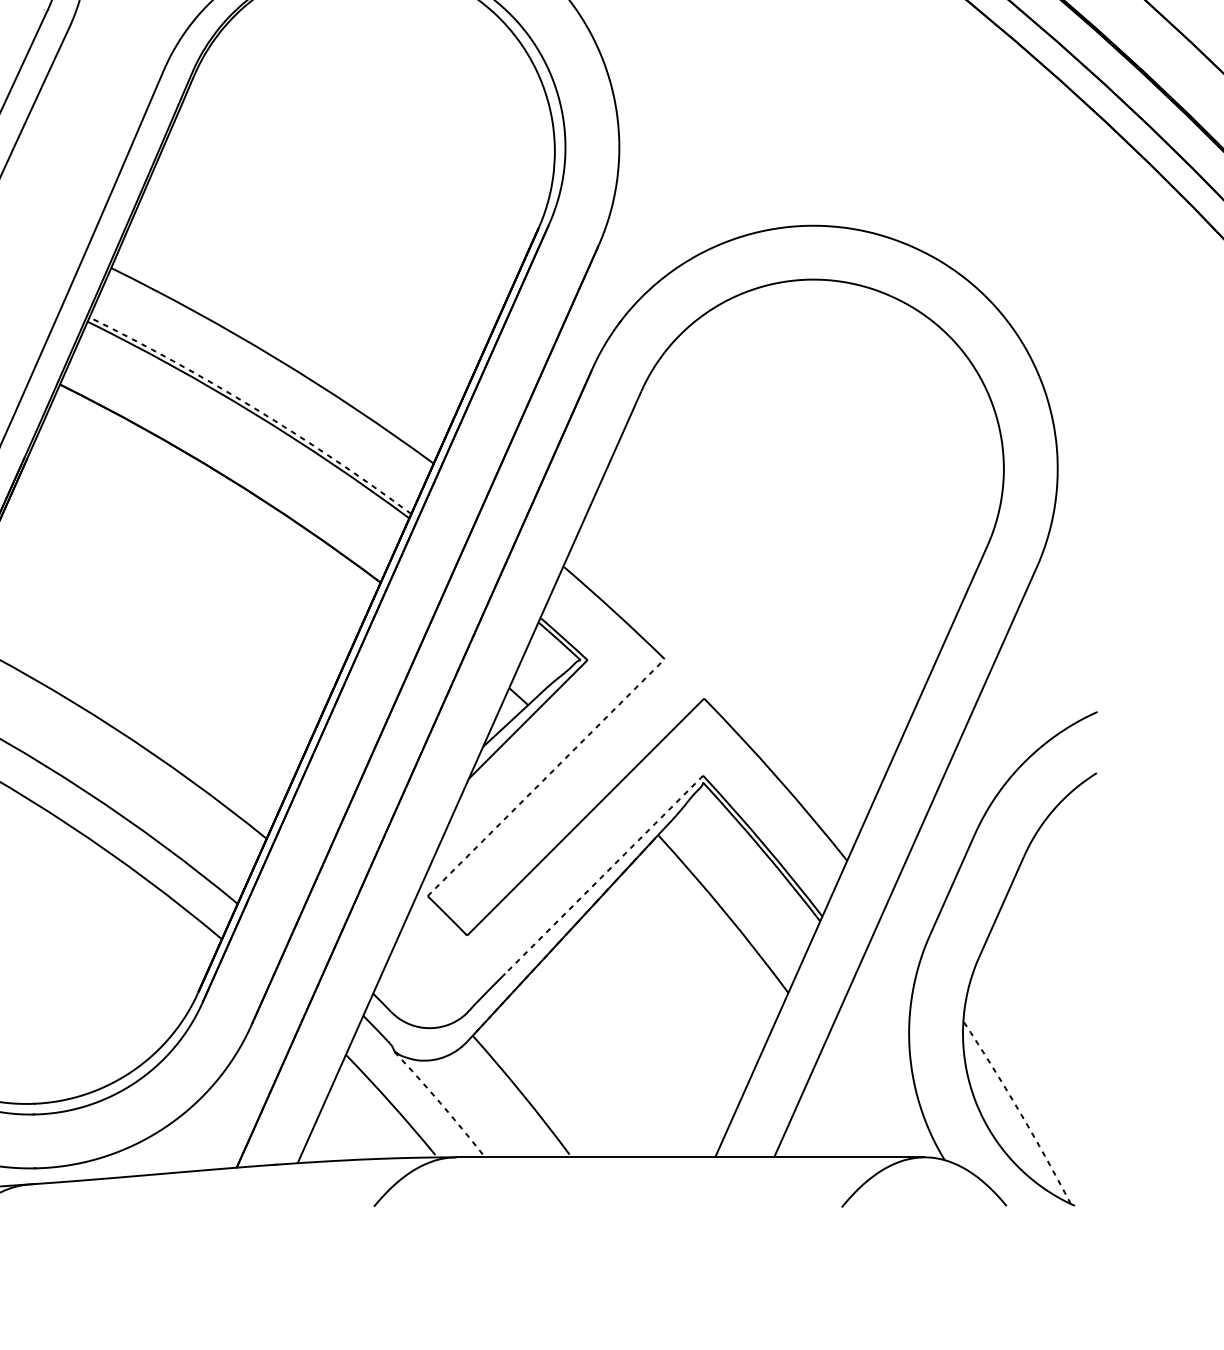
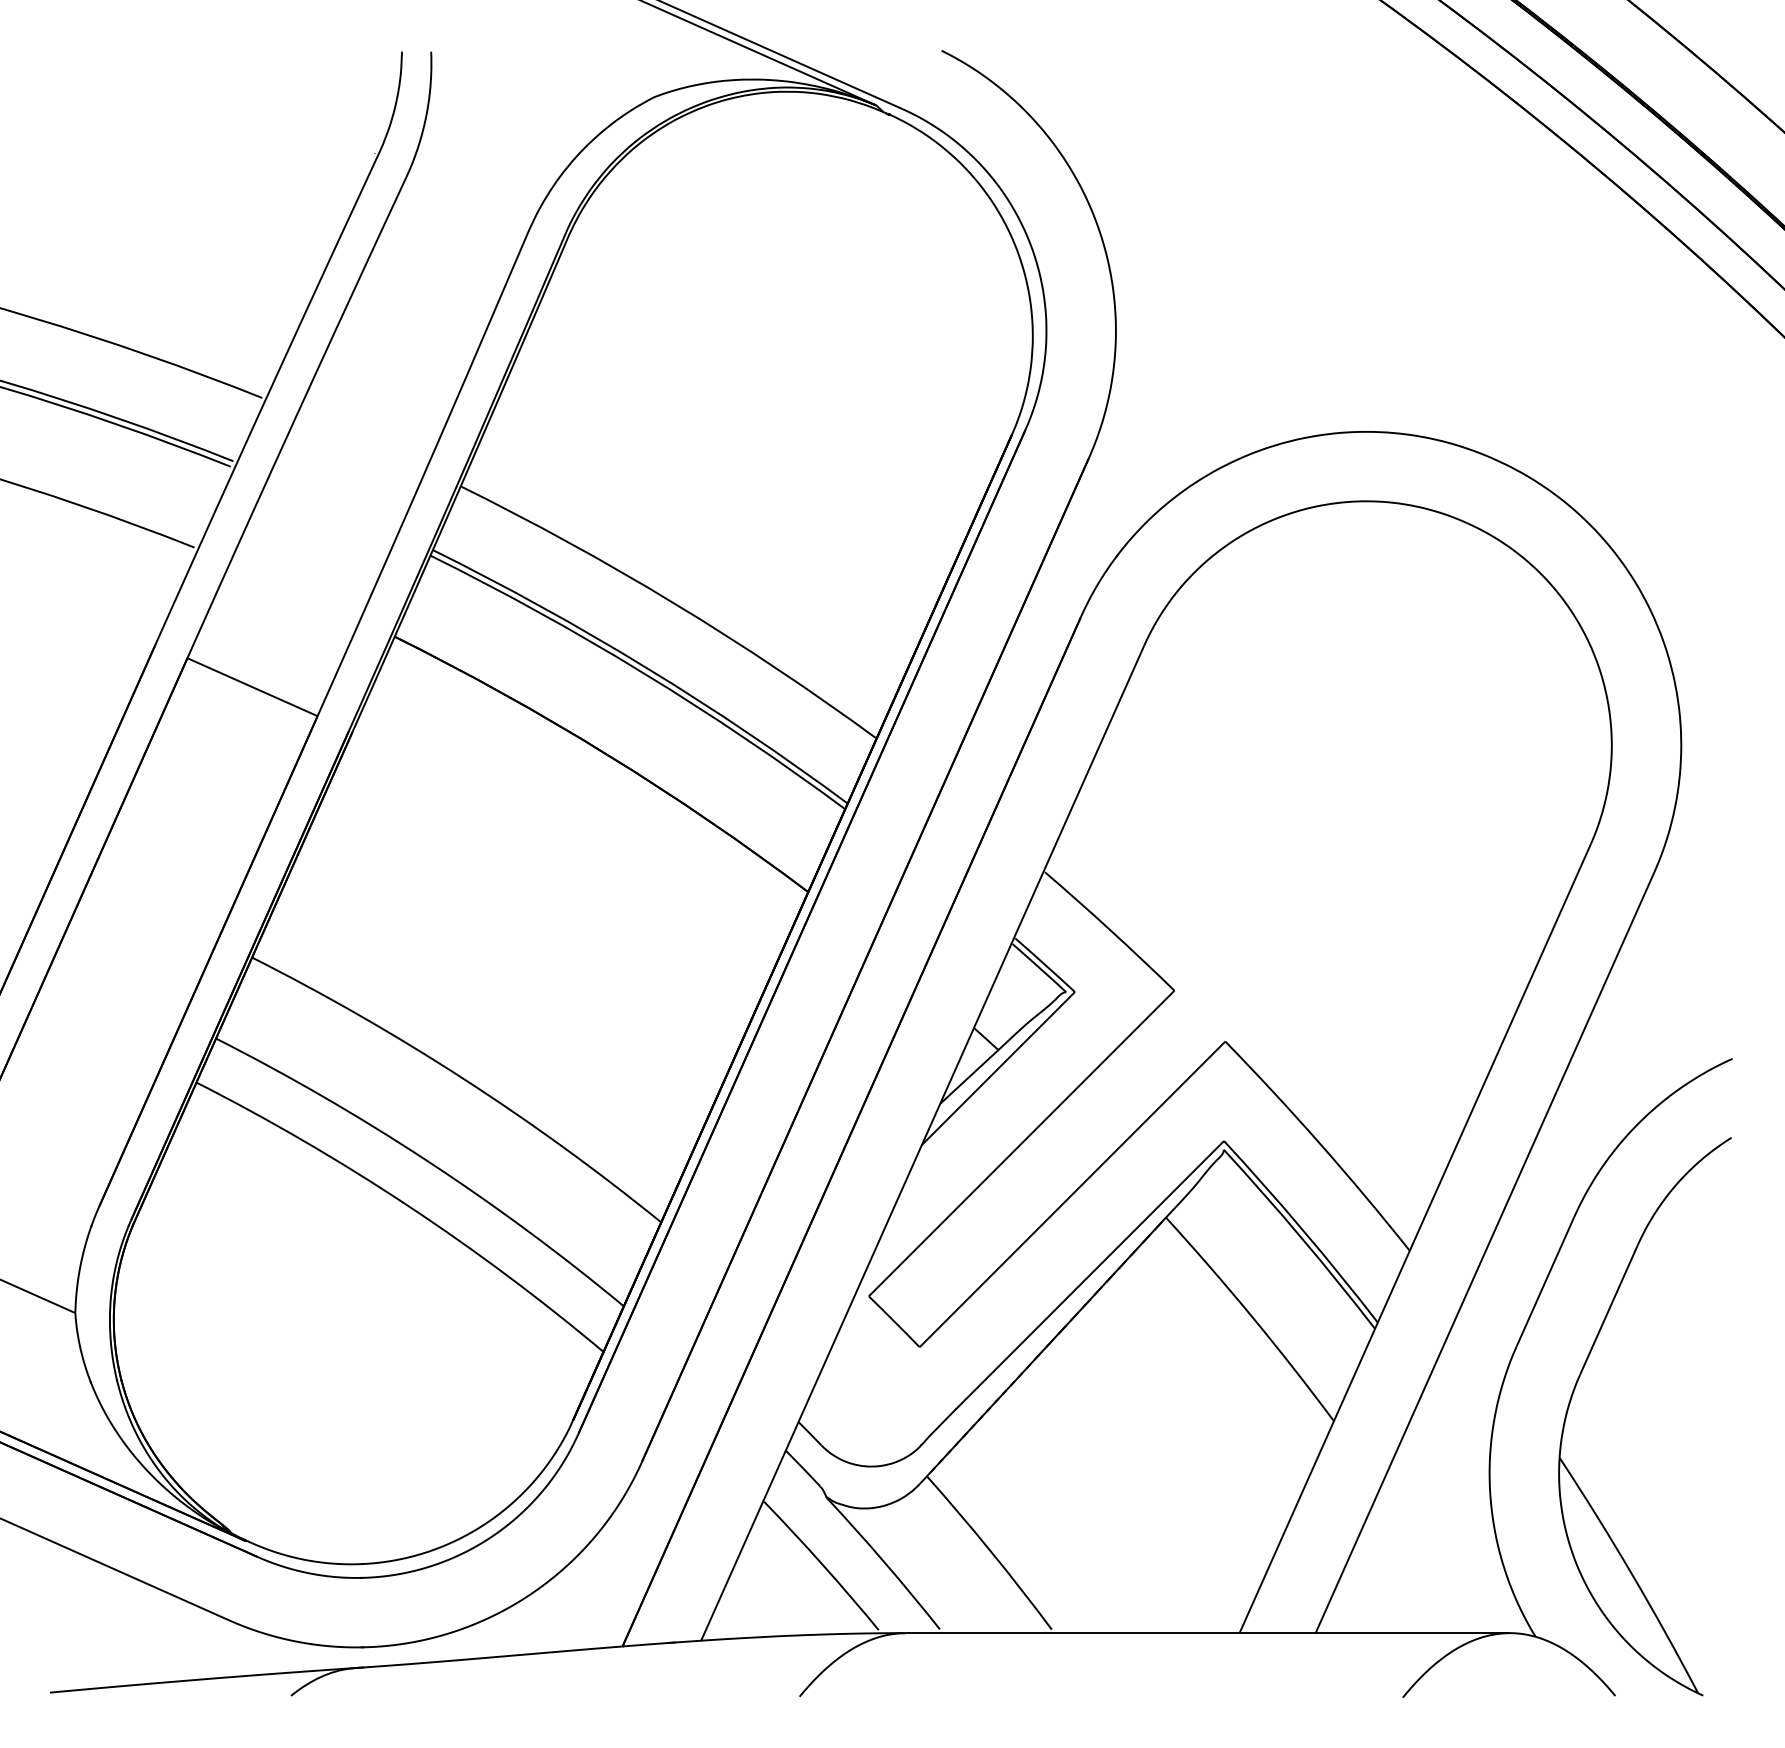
arc: (255, 408) -> (646, 667), dashed -> solid
line: (546, 777) -> (1022, 1143), dashed -> solid
line: (604, 875) -> (1096, 1269), dashed -> solid
arc: (439, 1102) -> (884, 1562), dashed -> solid
arc: (1019, 1111) -> (1631, 1573), dashed -> solid

